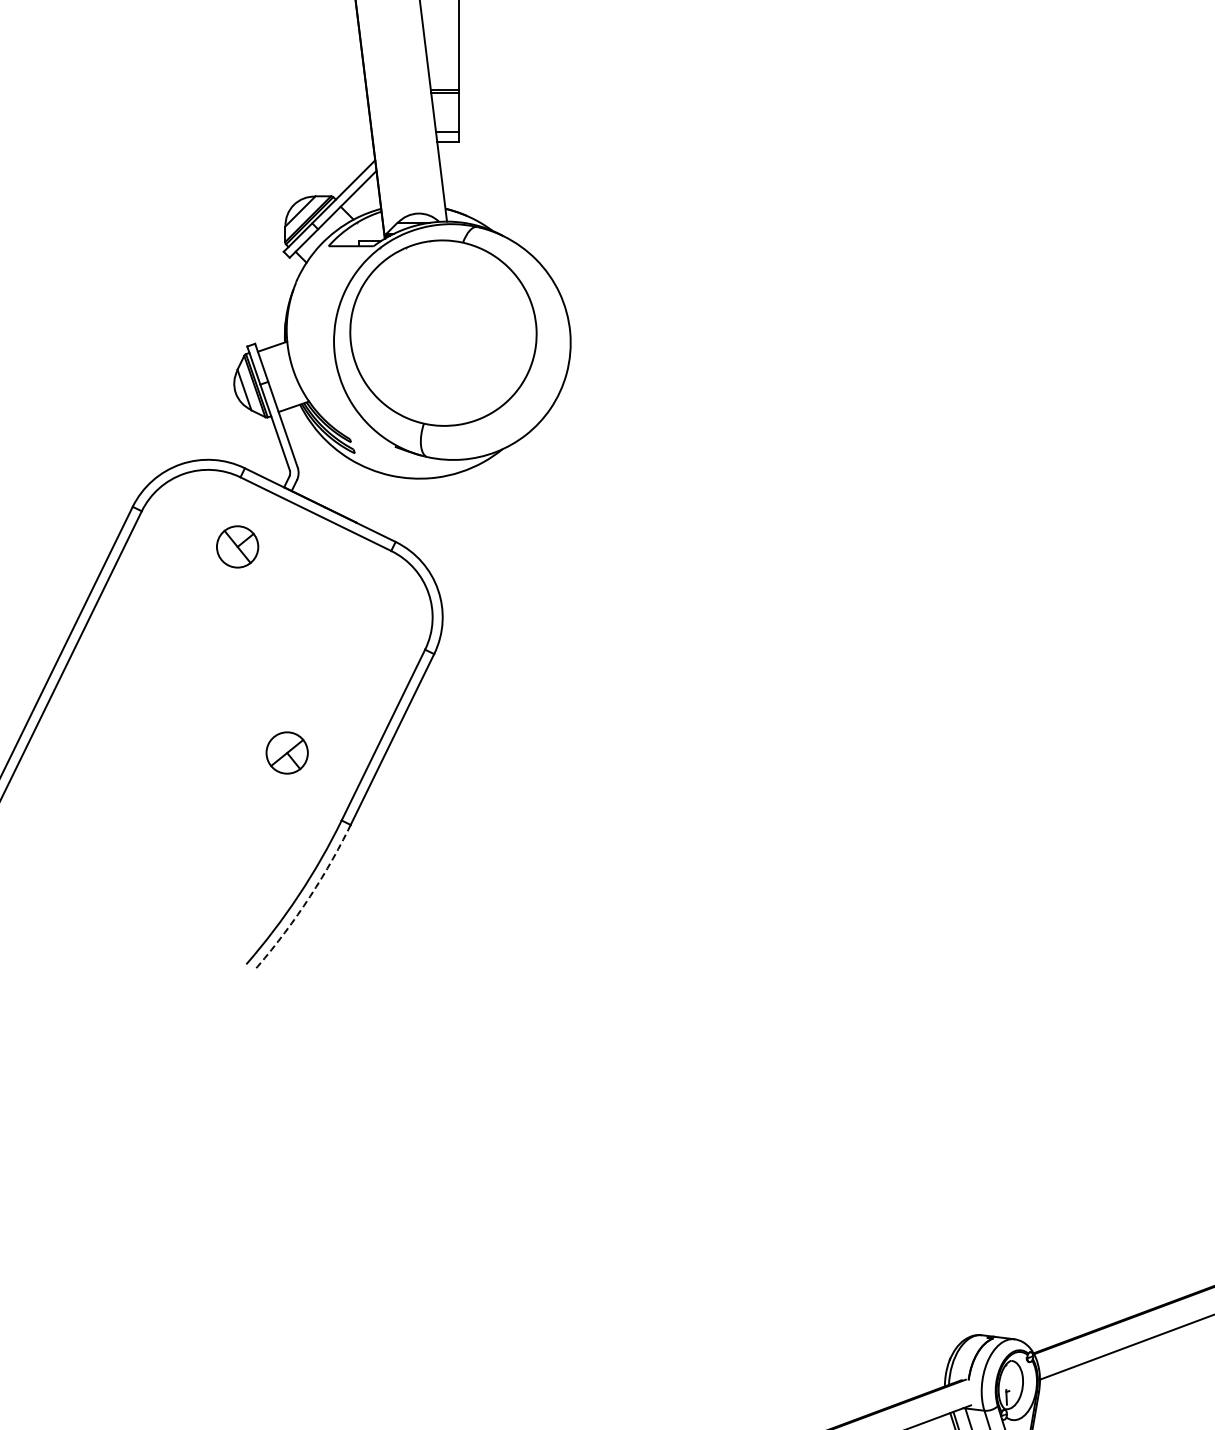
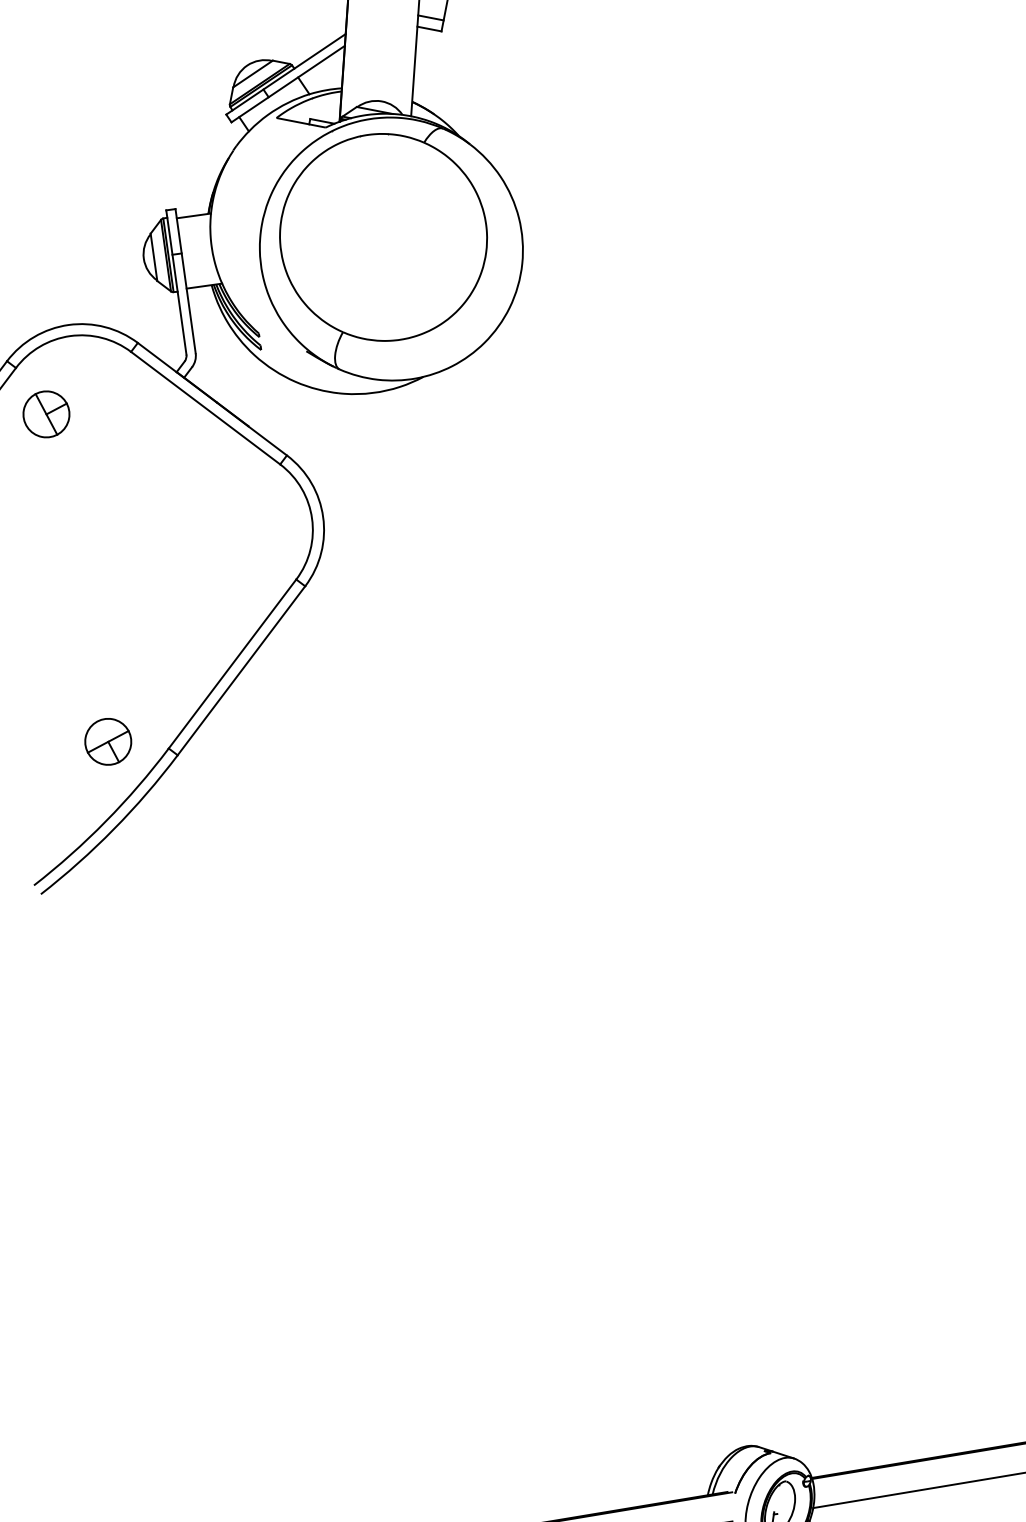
part: (237, 546) -> (46, 413), moved
part: (286, 752) -> (107, 741), moved
arc: (307, 901) -> (114, 829), dashed -> solid

